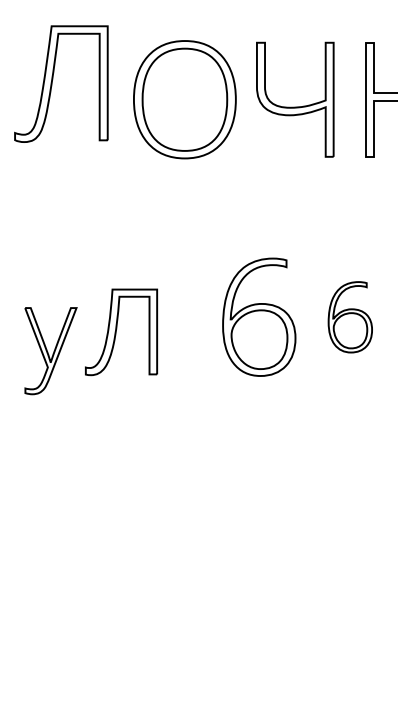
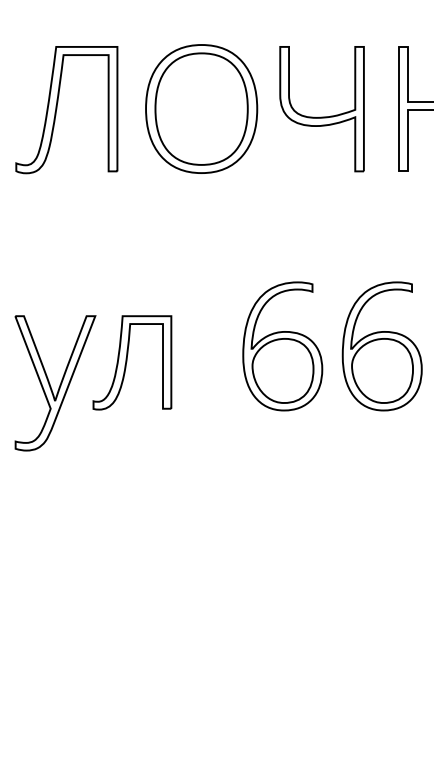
part: (52, 83) -> (57, 109), moved
part: (349, 317) -> (381, 346), size x1.67
part: (50, 351) -> (55, 383), size x1.43

